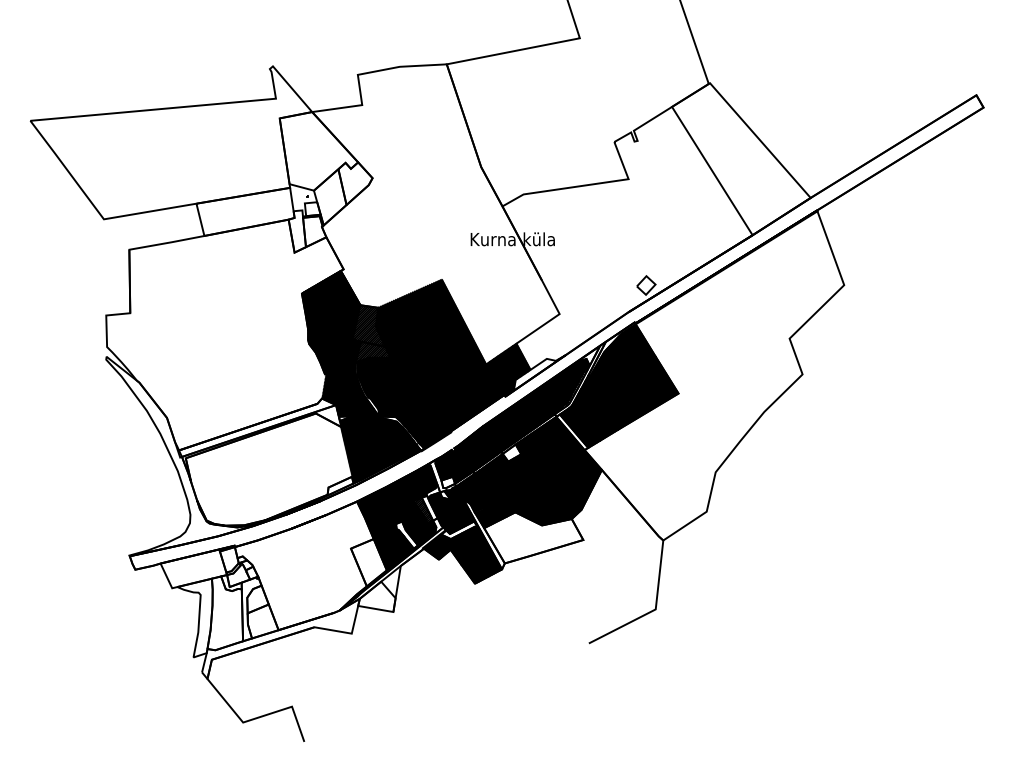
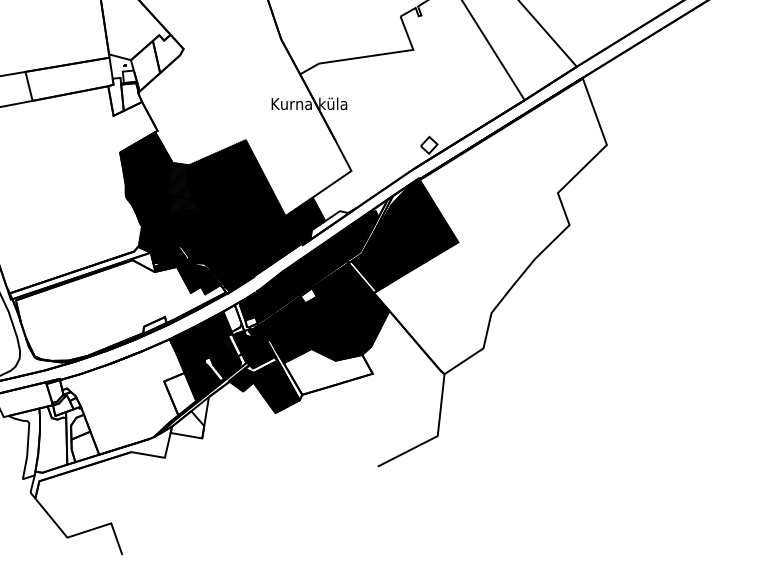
hatch: (379, 452) -> (189, 295), removed
hatch: (426, 478) -> (231, 318), removed

